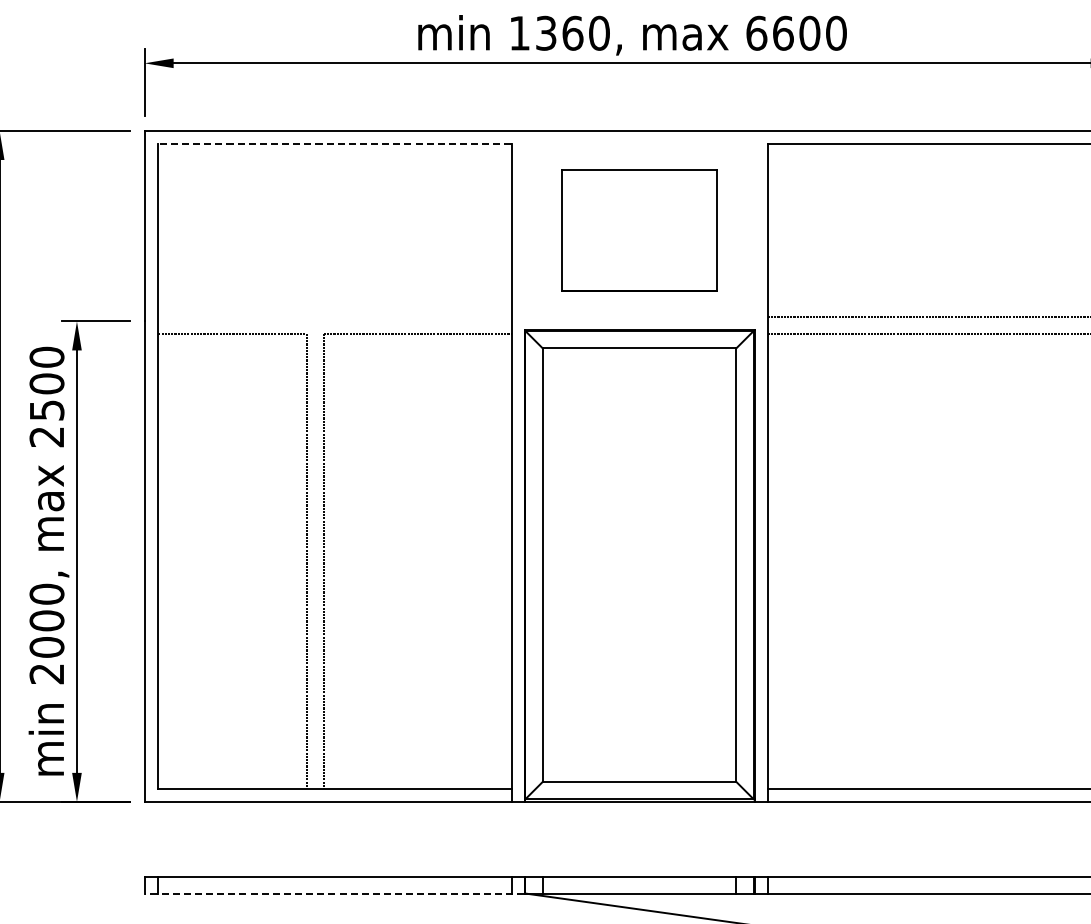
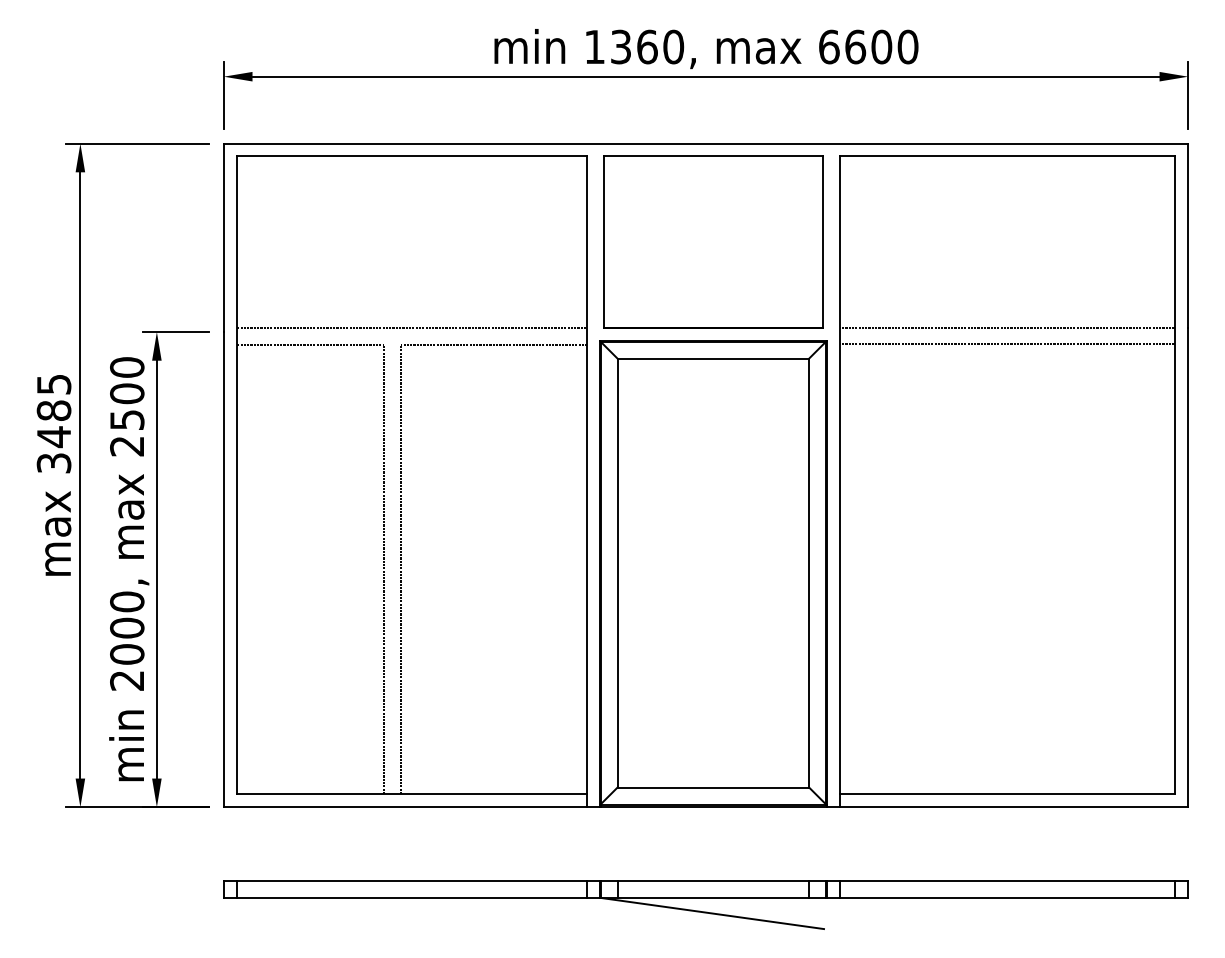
line: (334, 143) -> (411, 156), dashed -> solid
part: (639, 229) -> (713, 241), size x1.43
line: (334, 316) -> (411, 327), added
line: (334, 893) -> (411, 897), dashed -> solid

